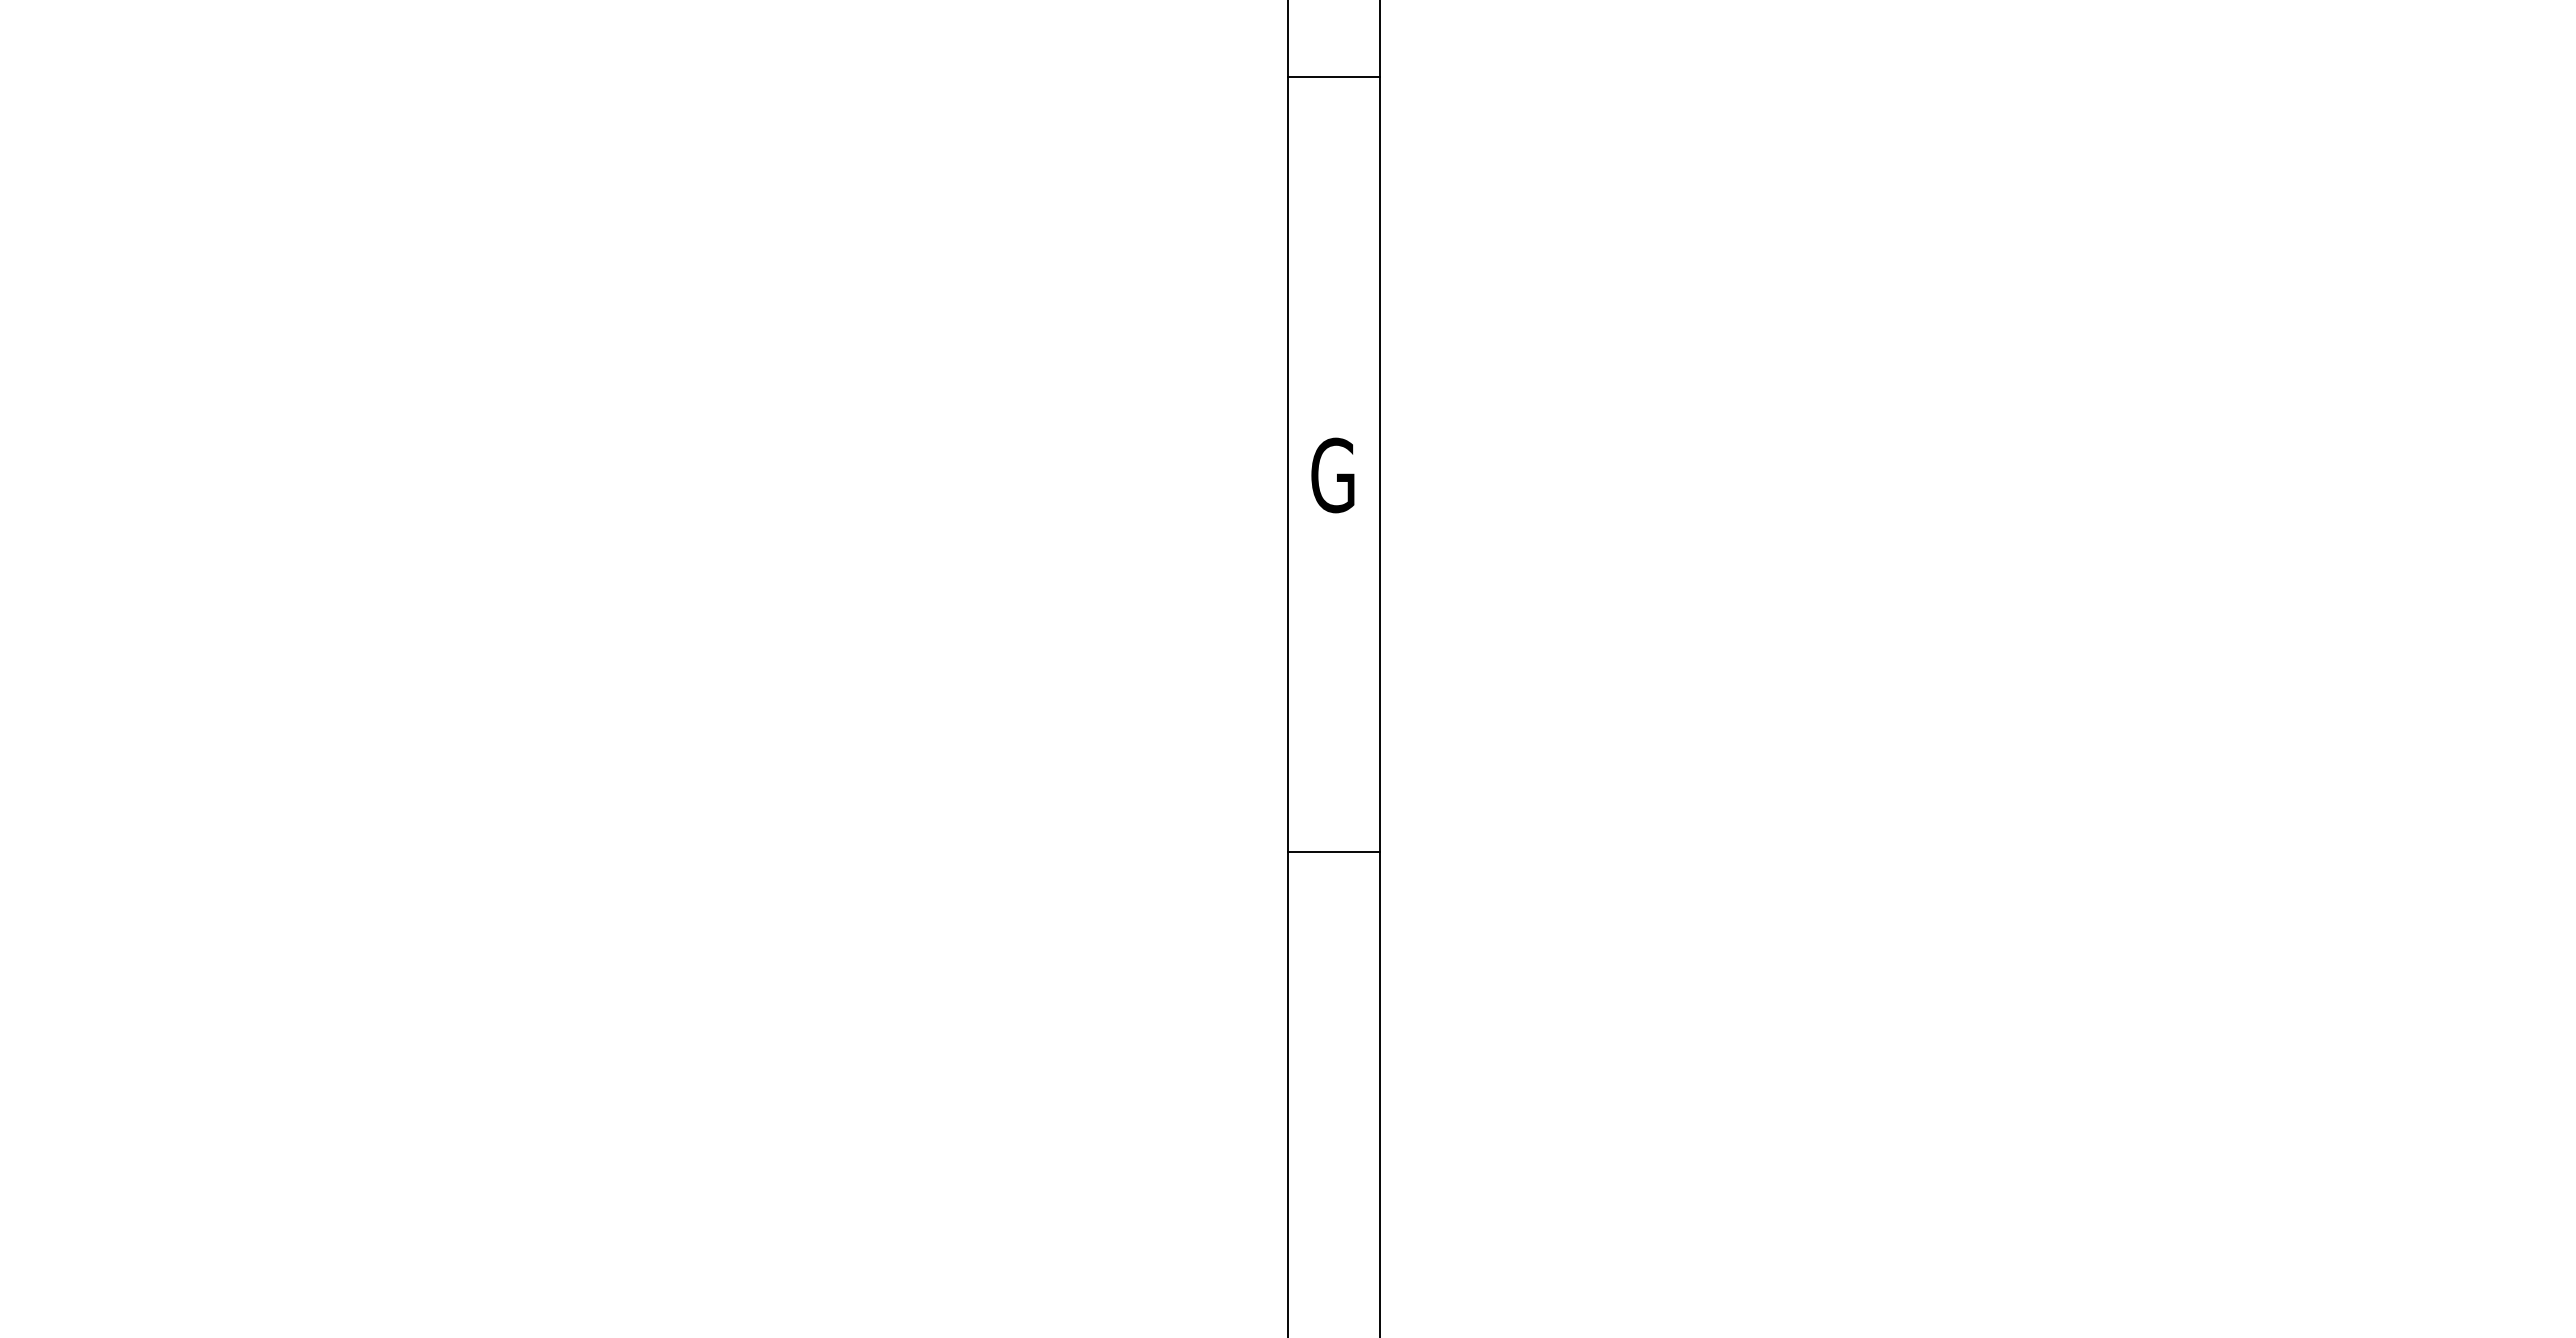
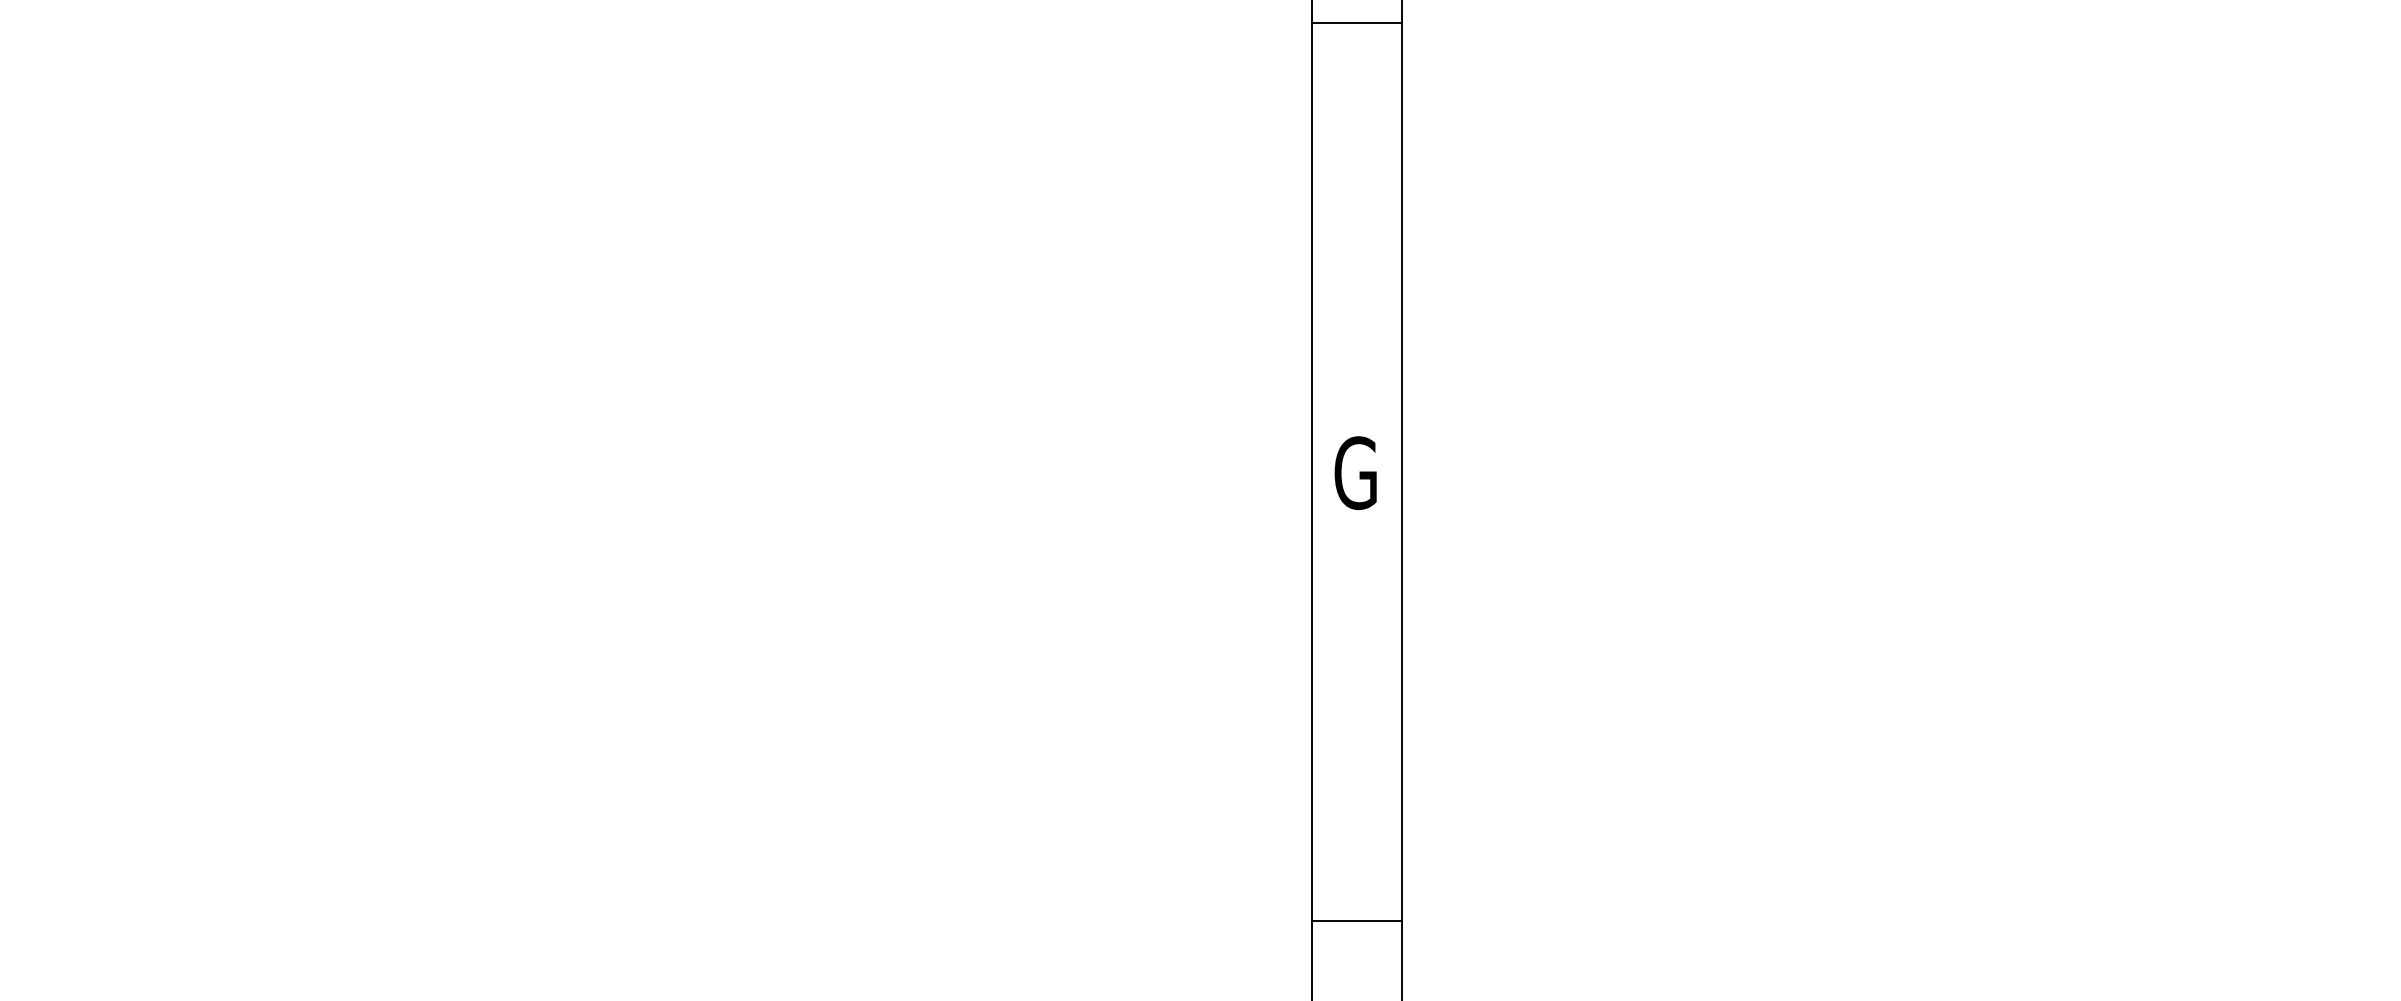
line: (1333, 77) -> (1356, 23), moved
line: (1333, 852) -> (1356, 921), moved

